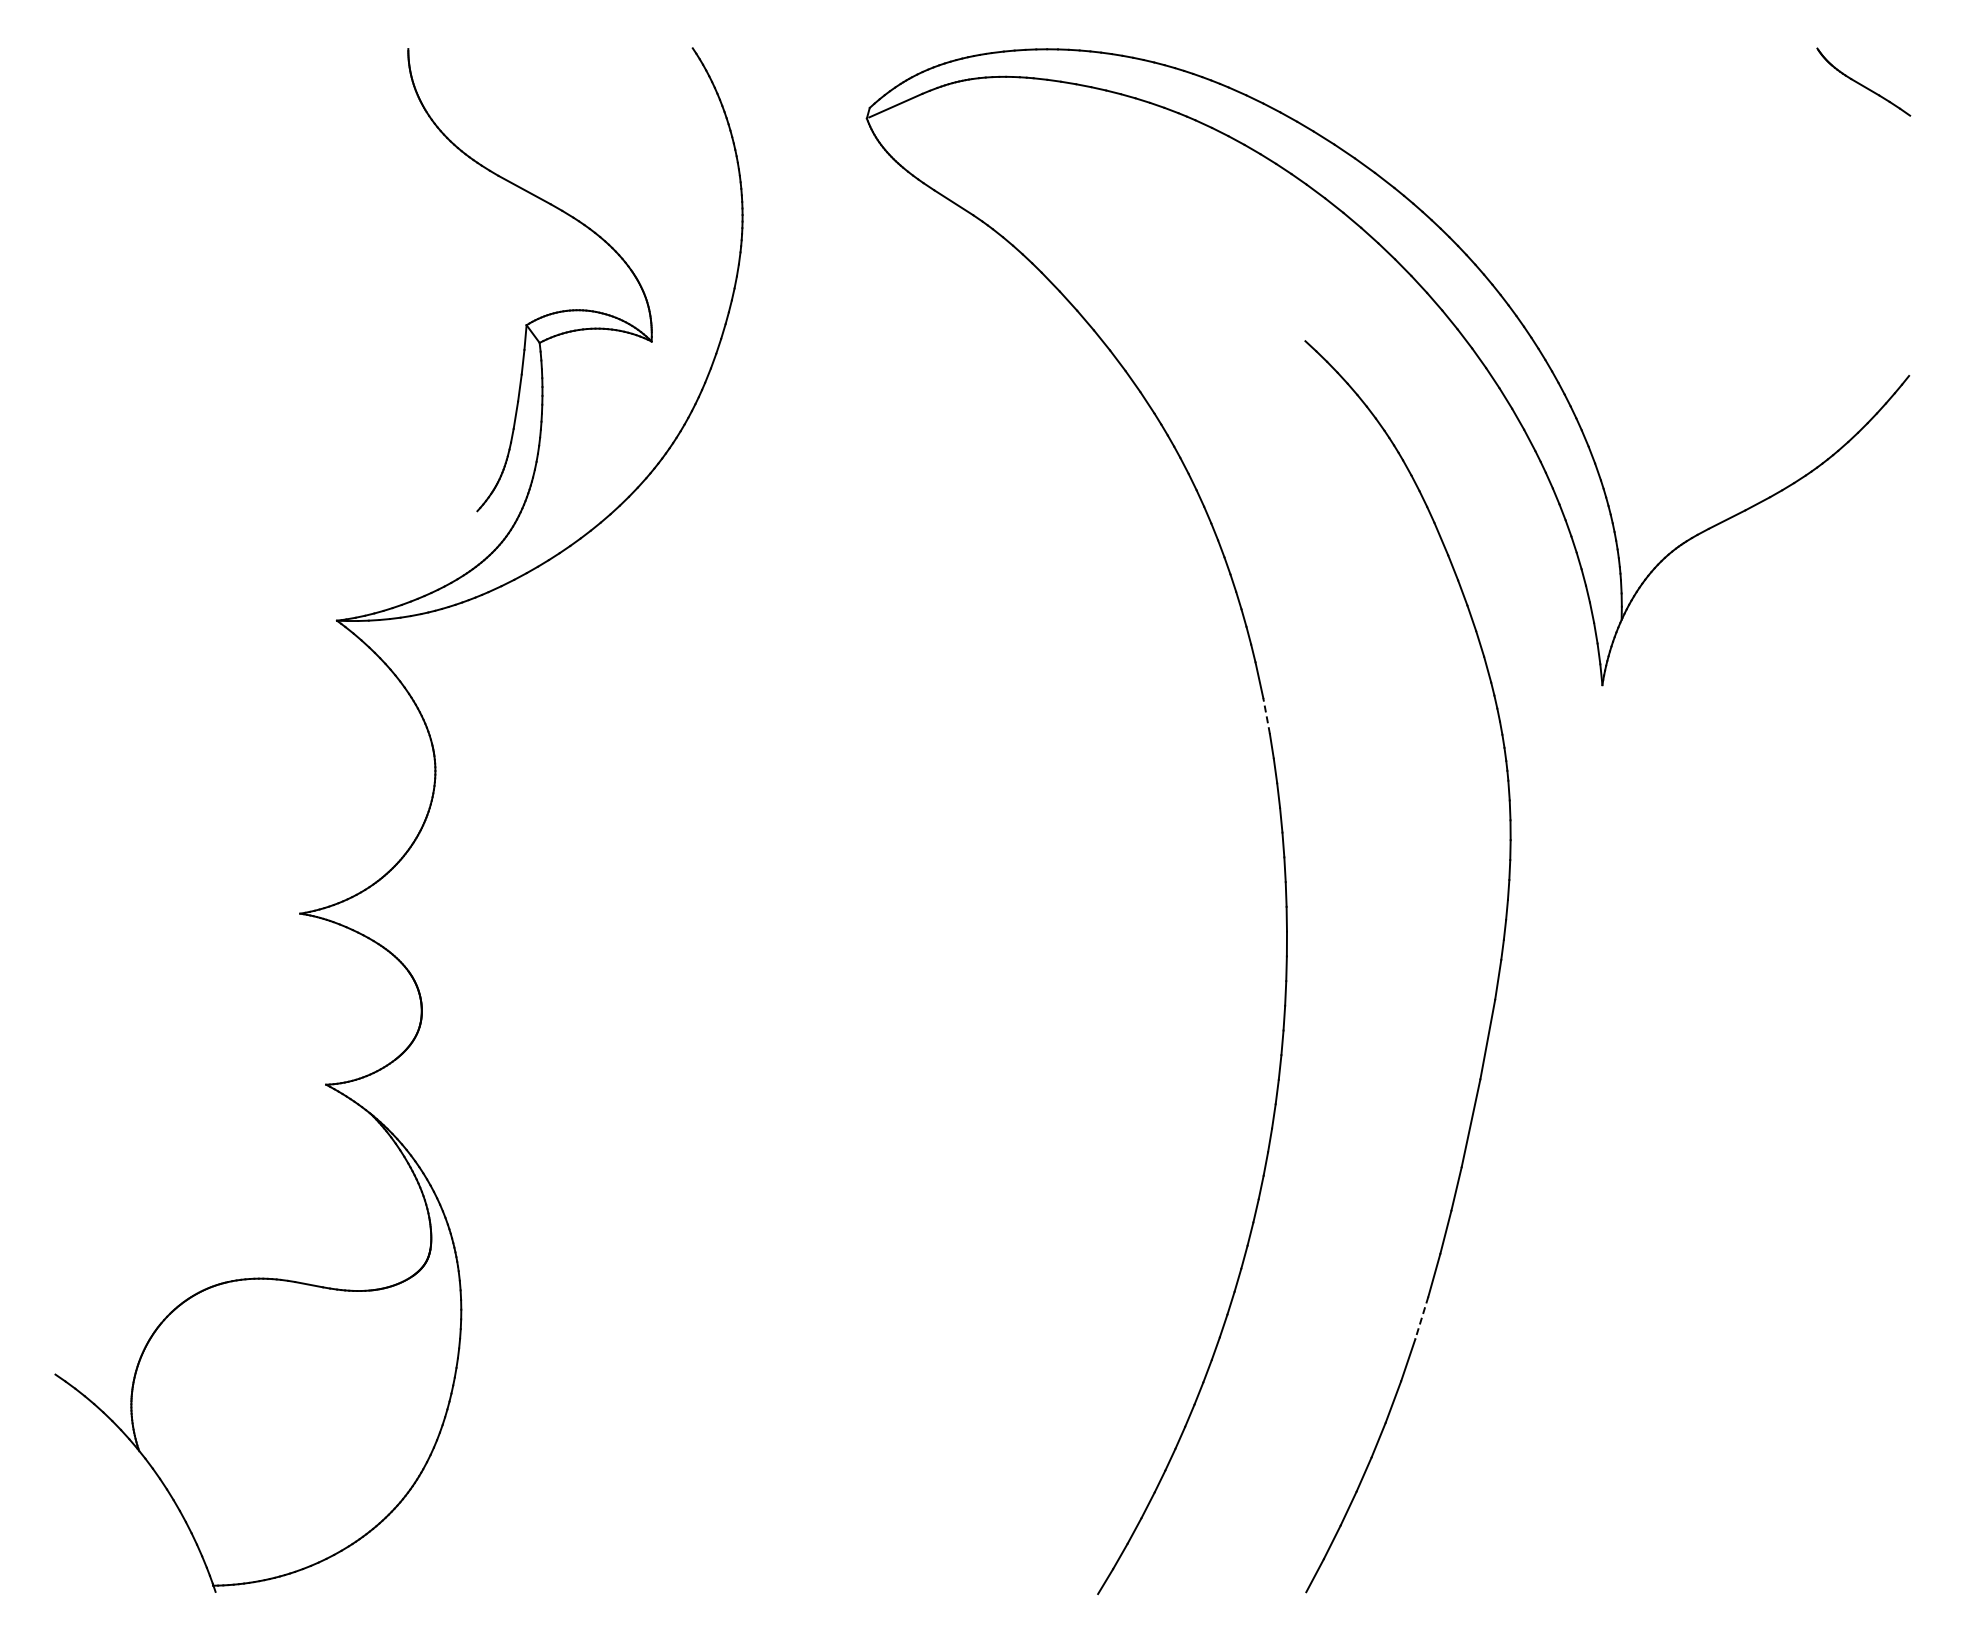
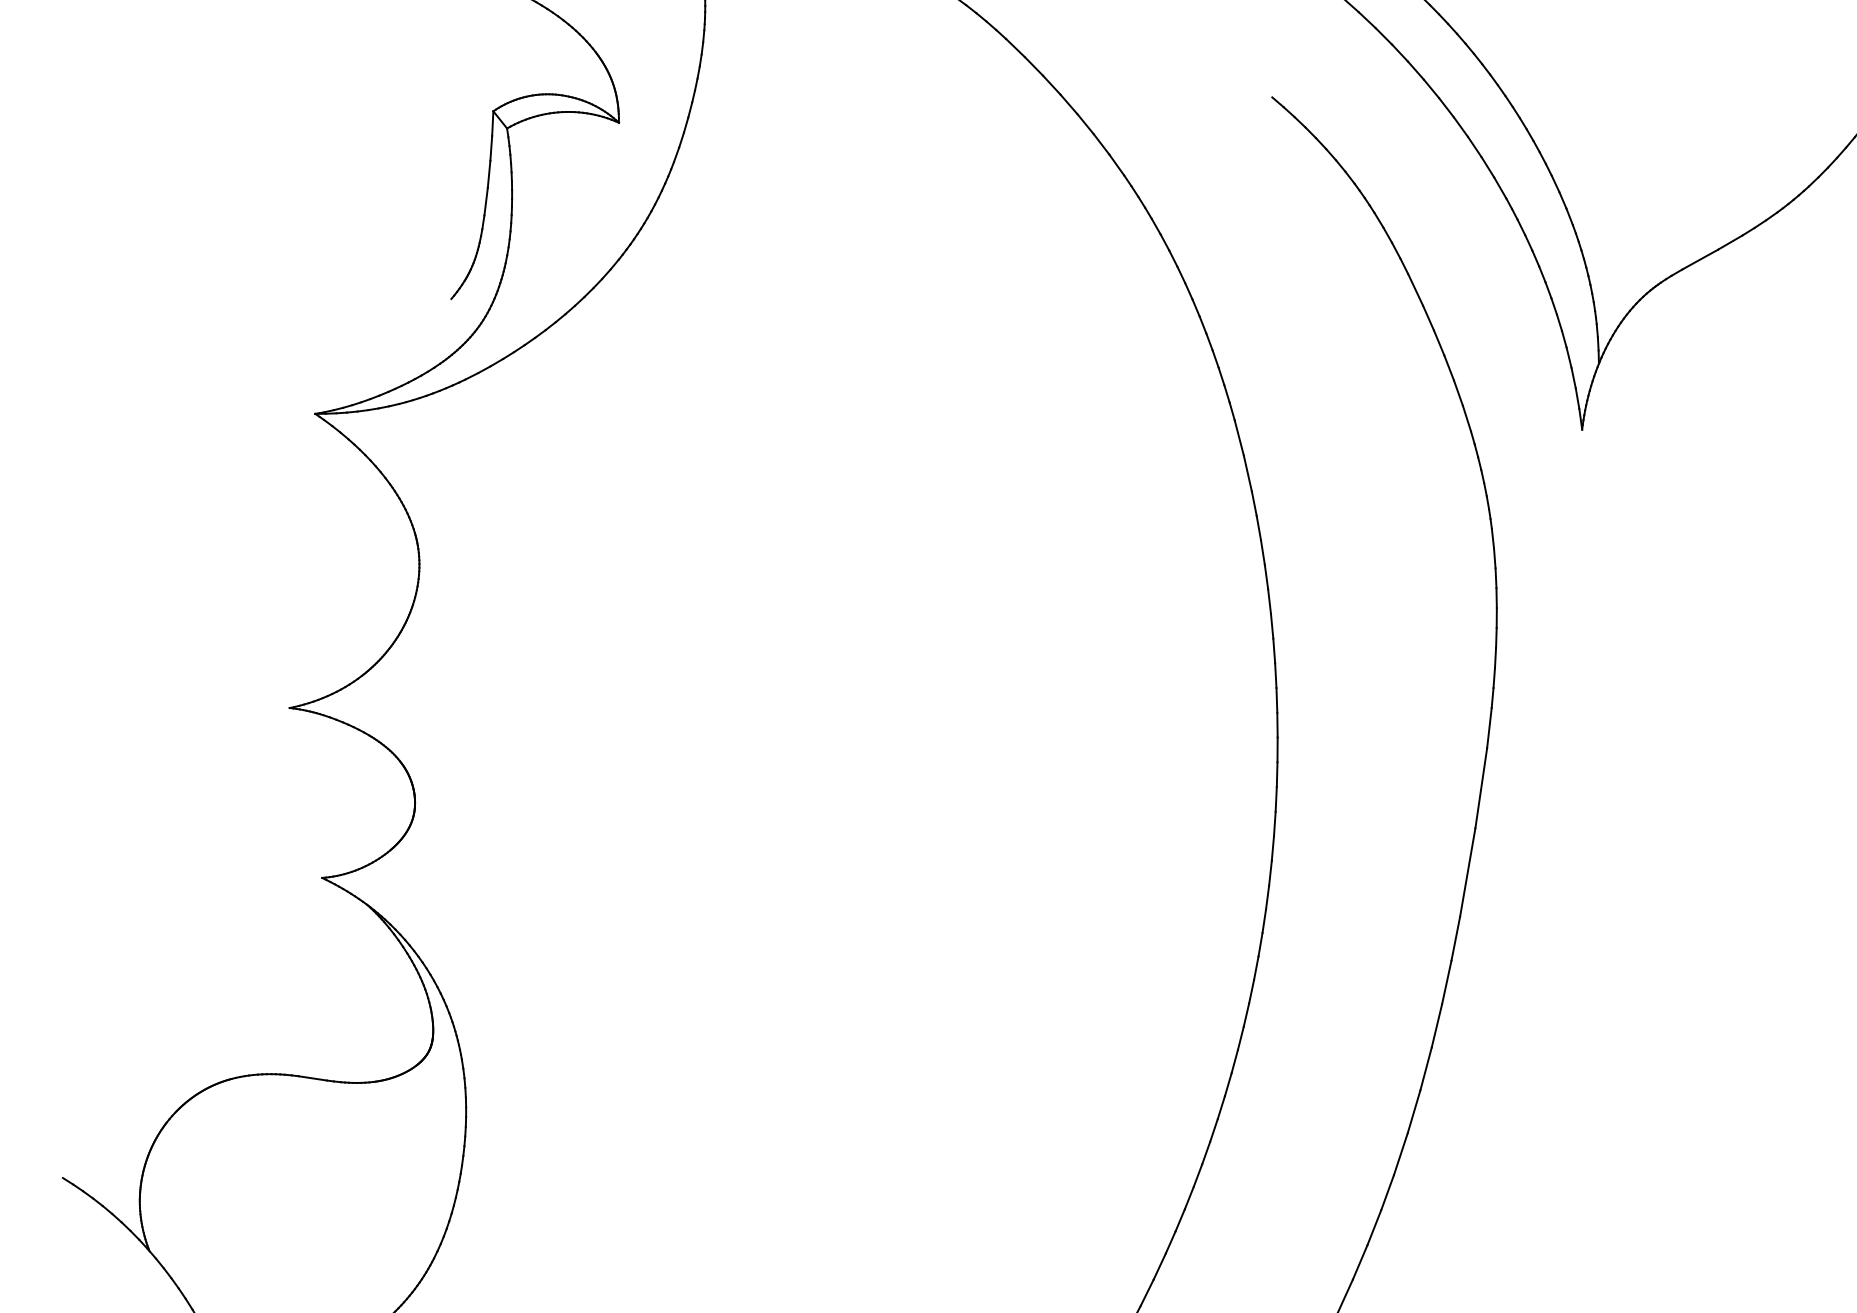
line: (1266, 715) -> (1247, 472), dashed -> solid
line: (1421, 1318) -> (1425, 1069), dashed -> solid

